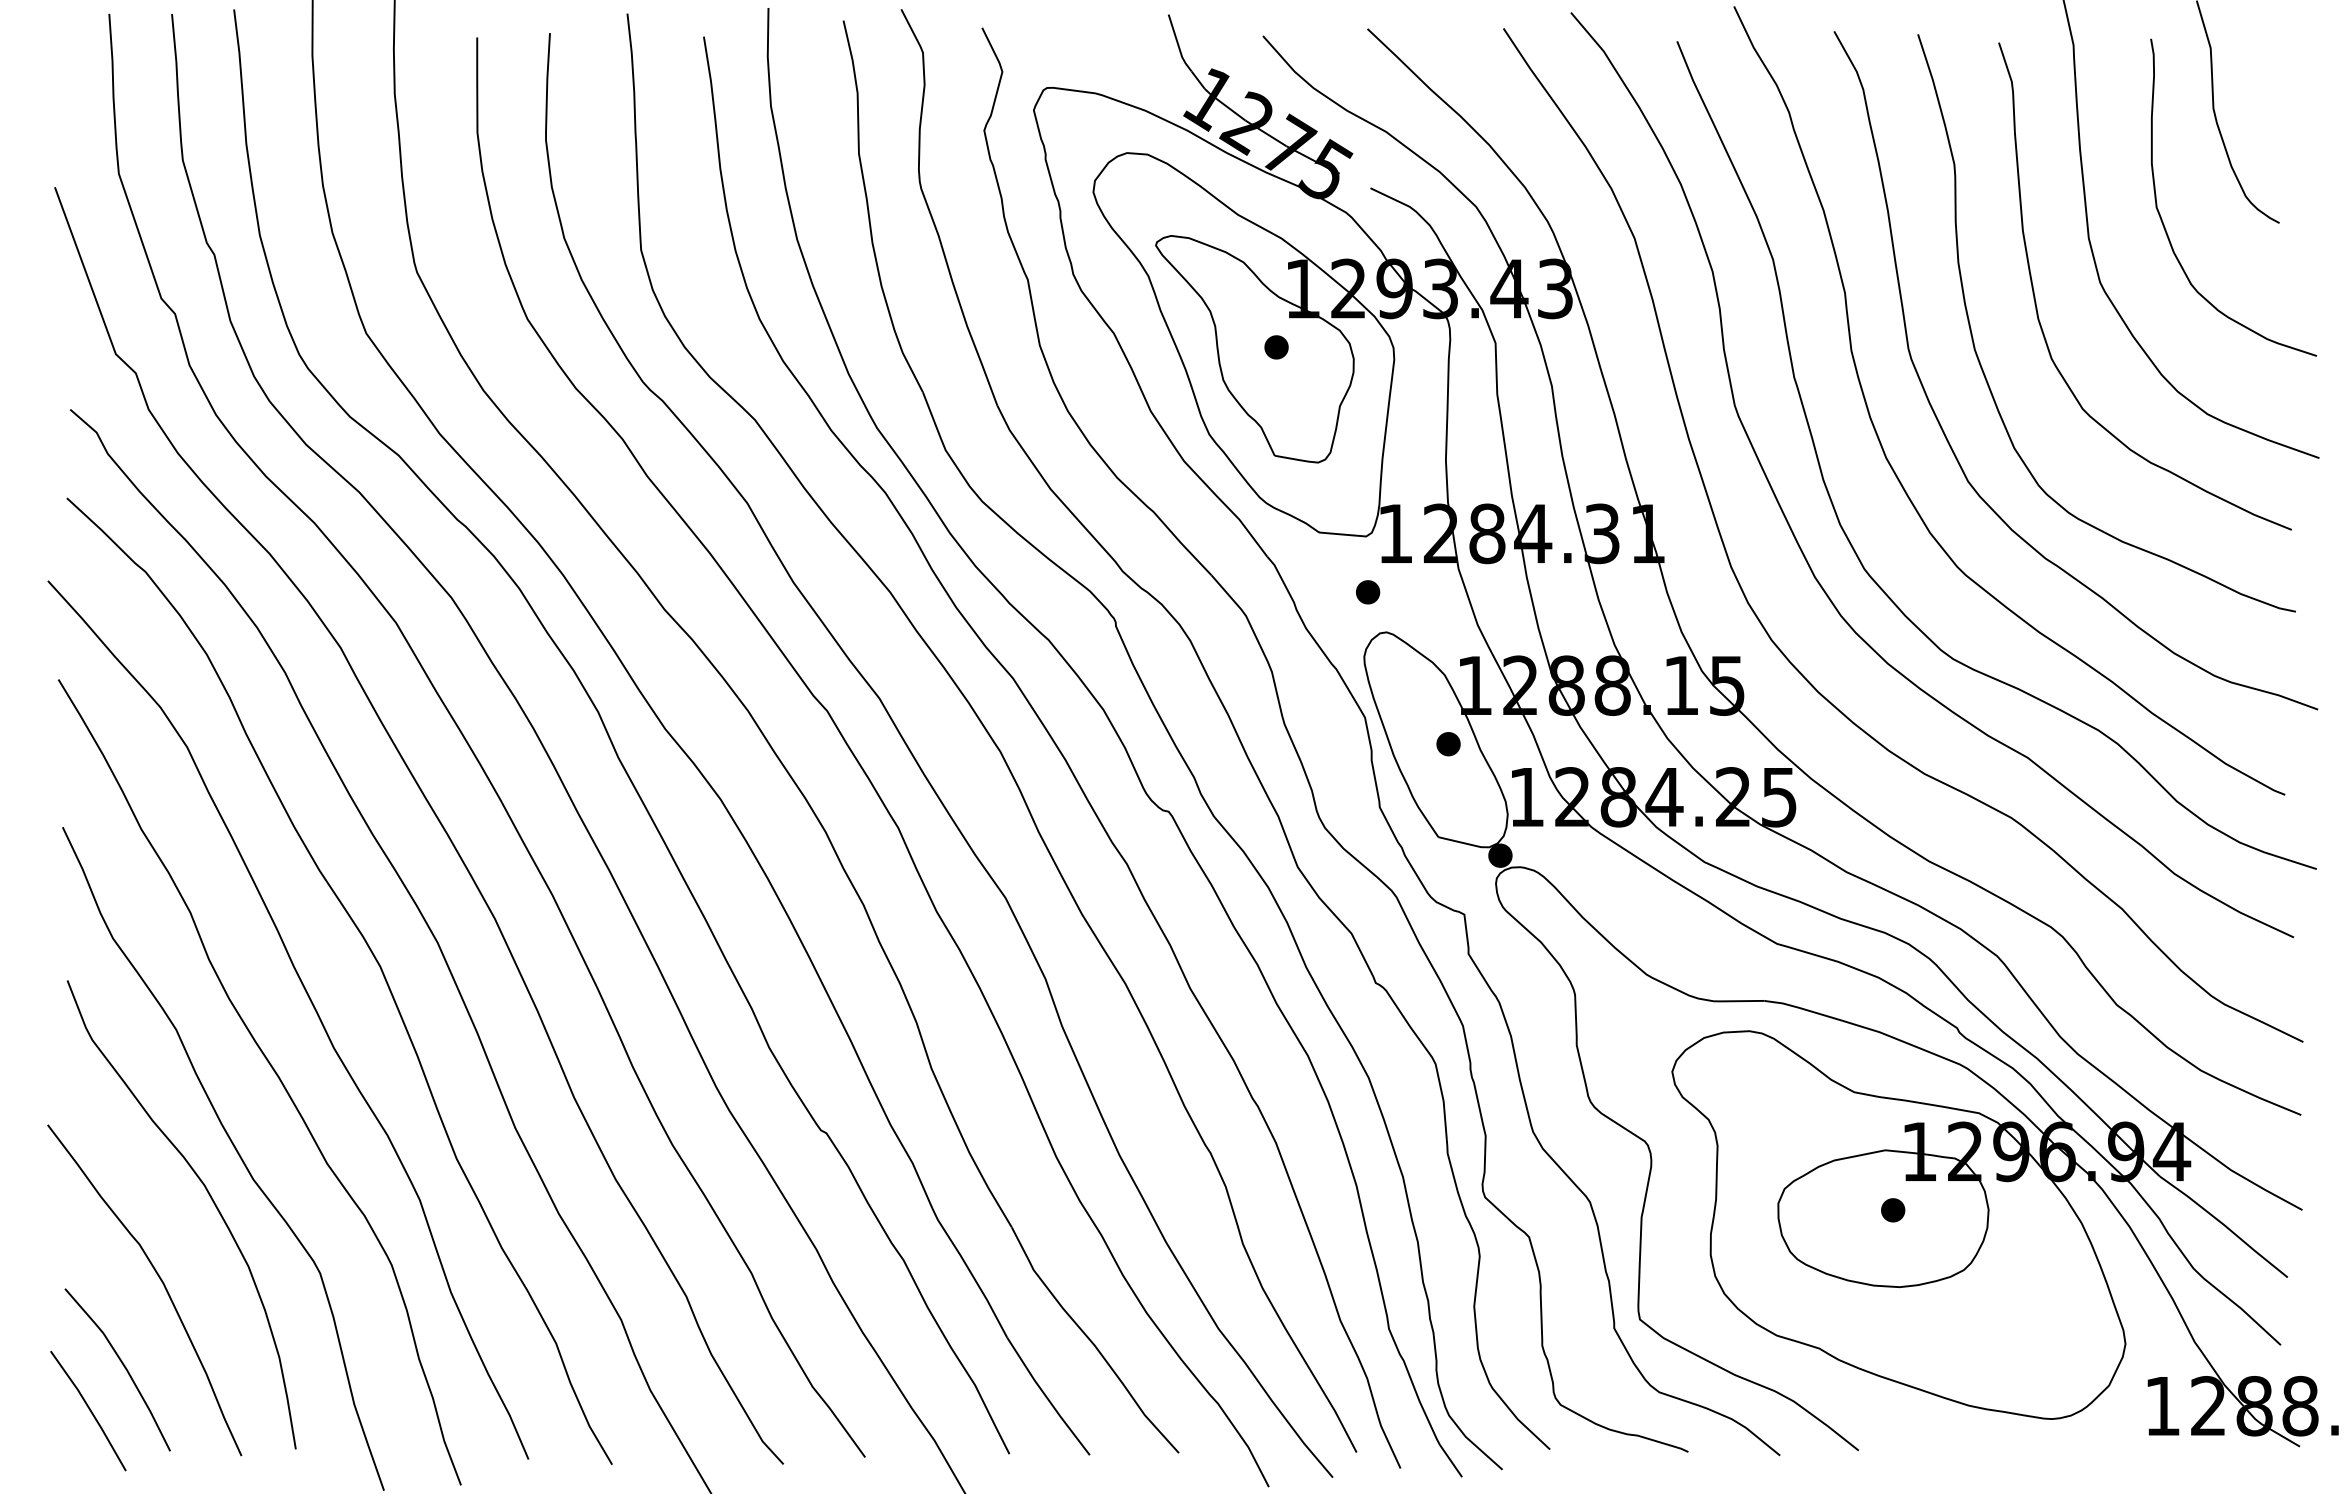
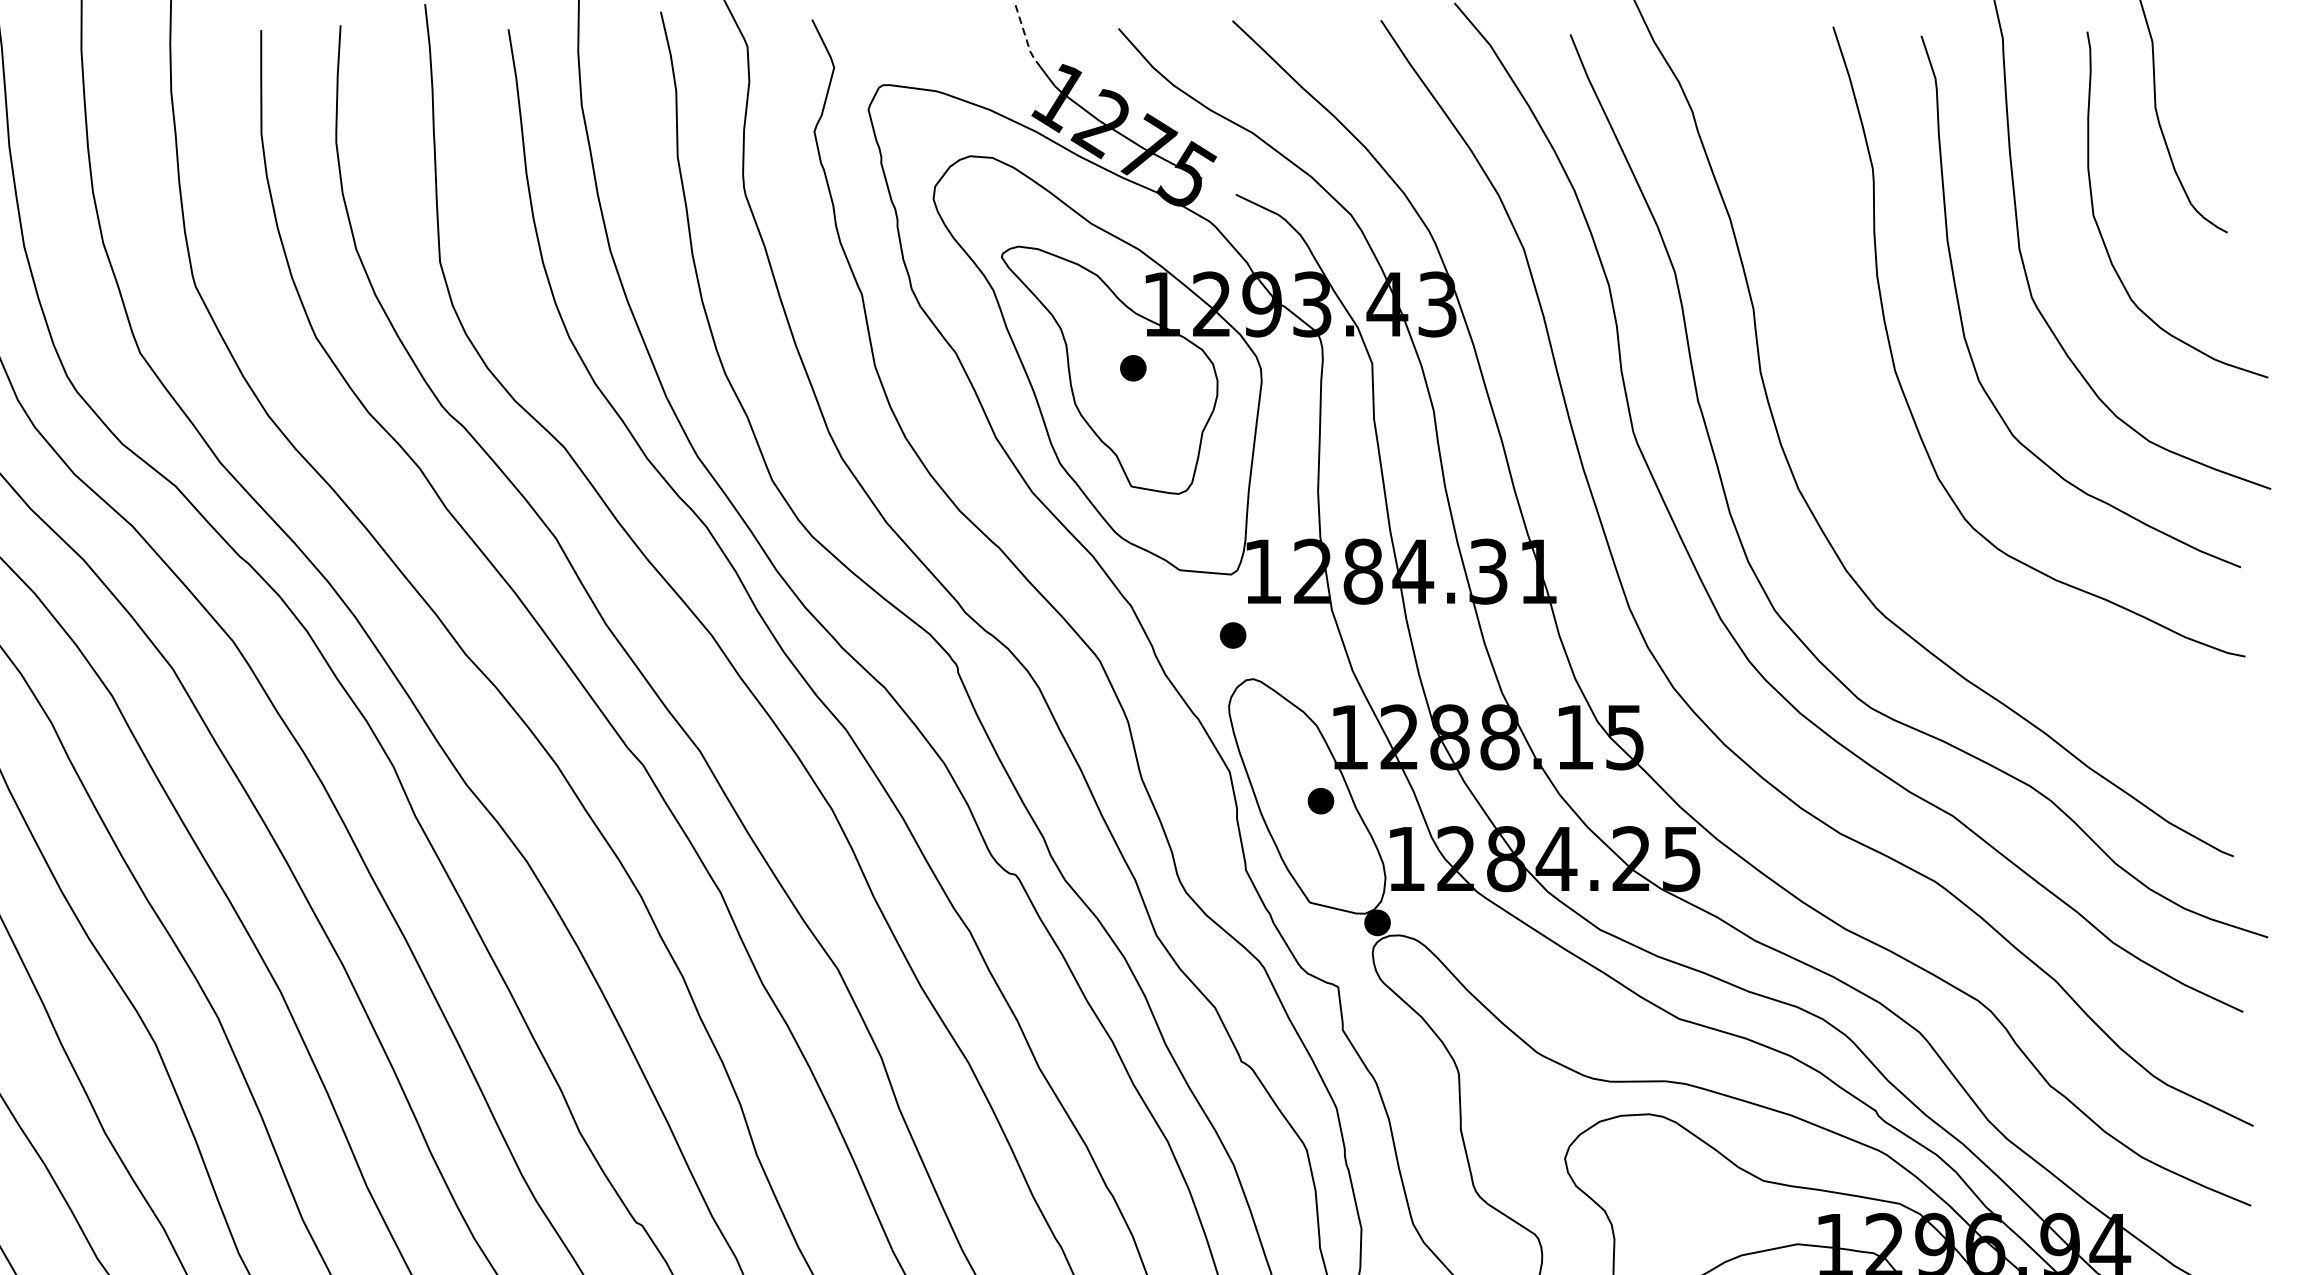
line: (1178, 45) -> (1026, 38), solid -> dashed
curve: (1946, 435) -> (1864, 464), removed

